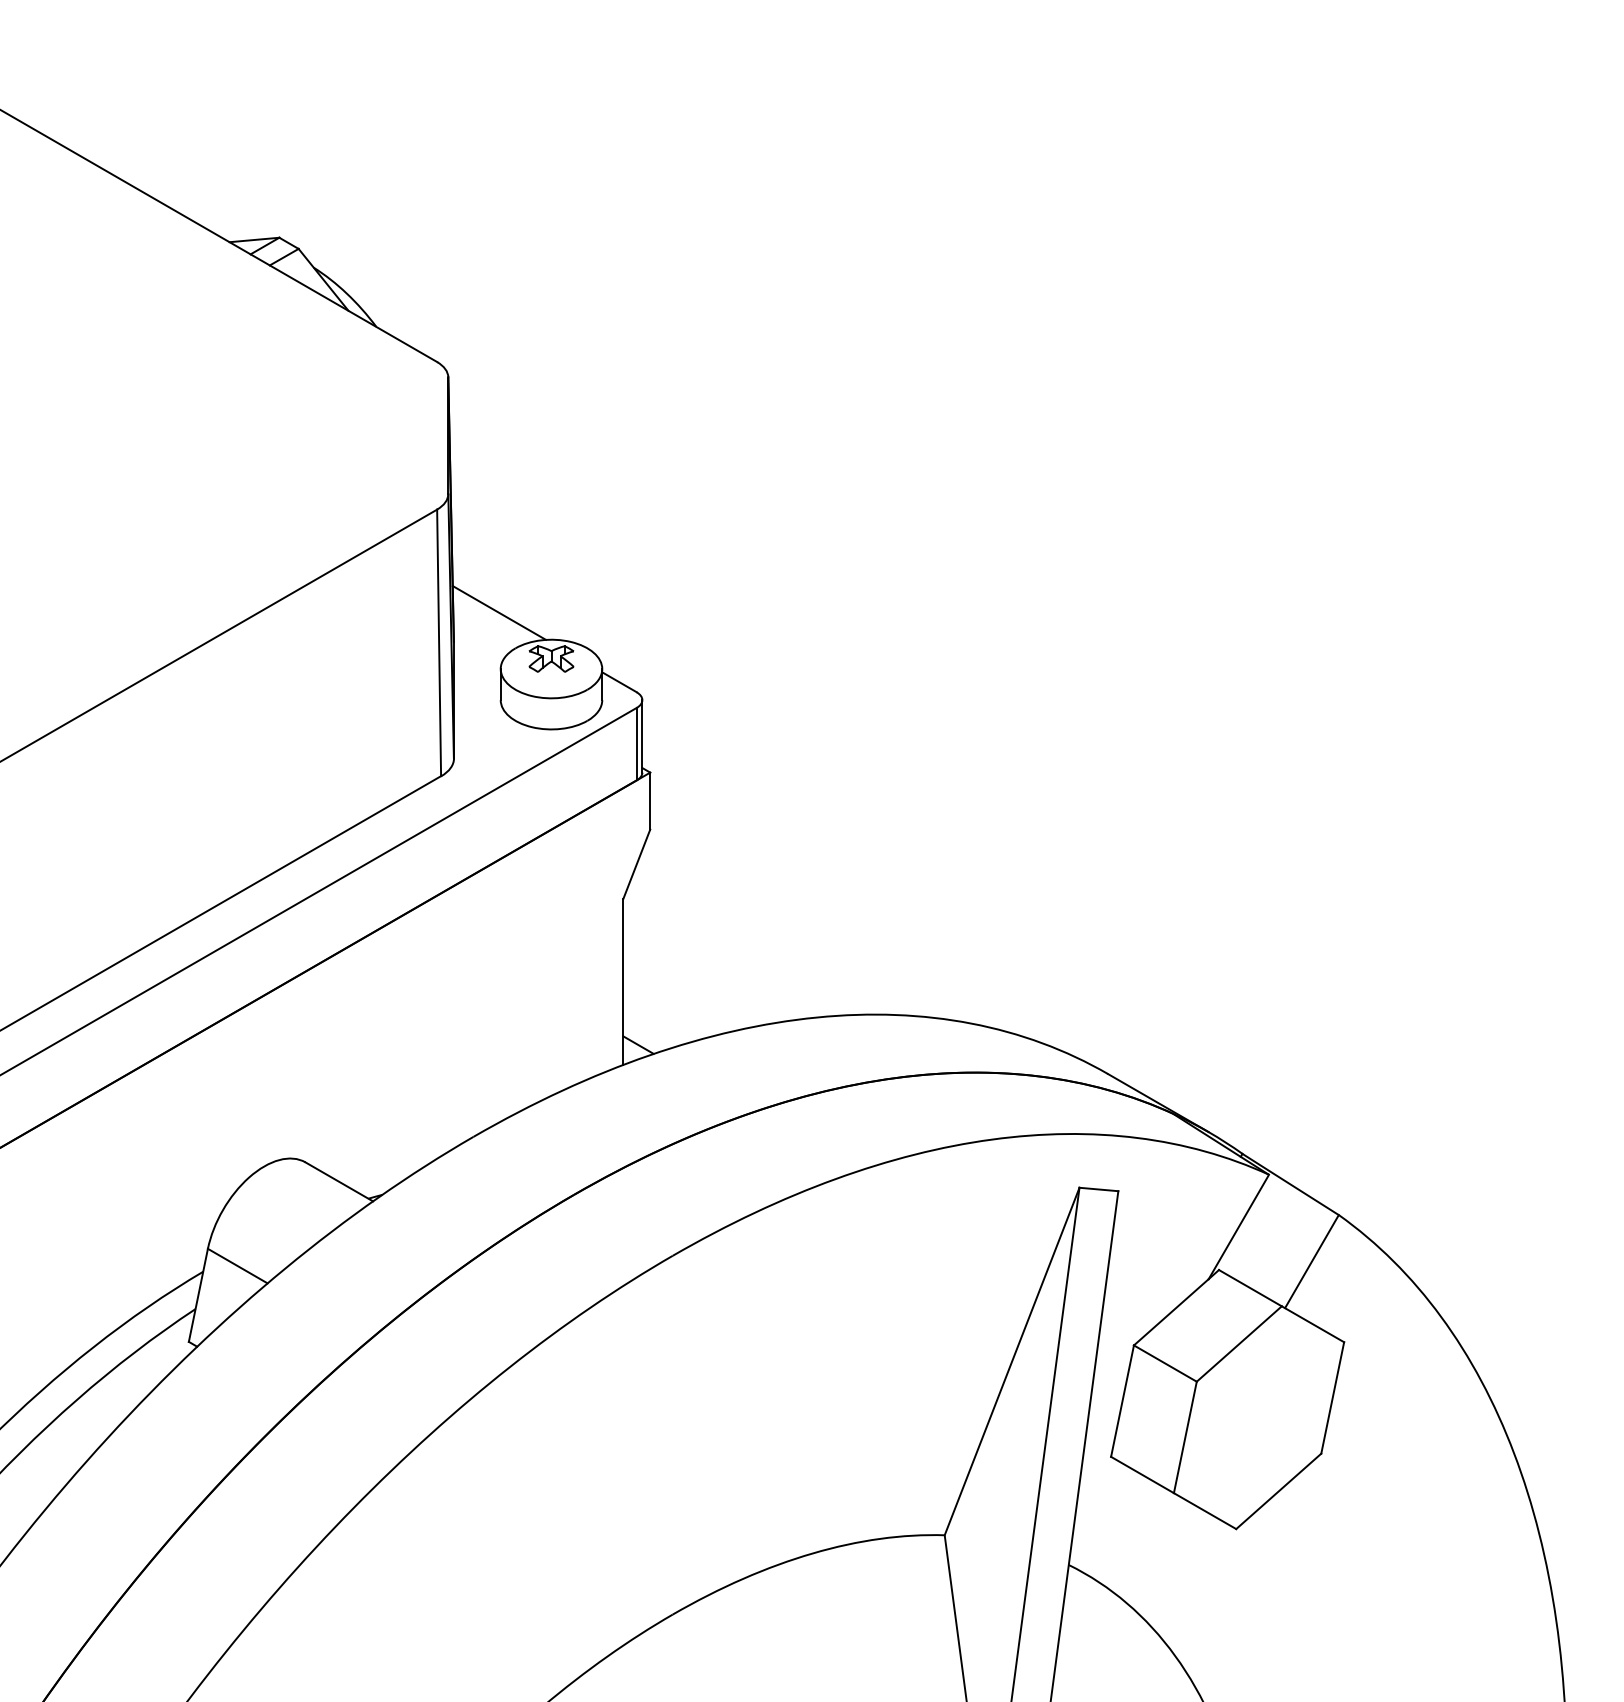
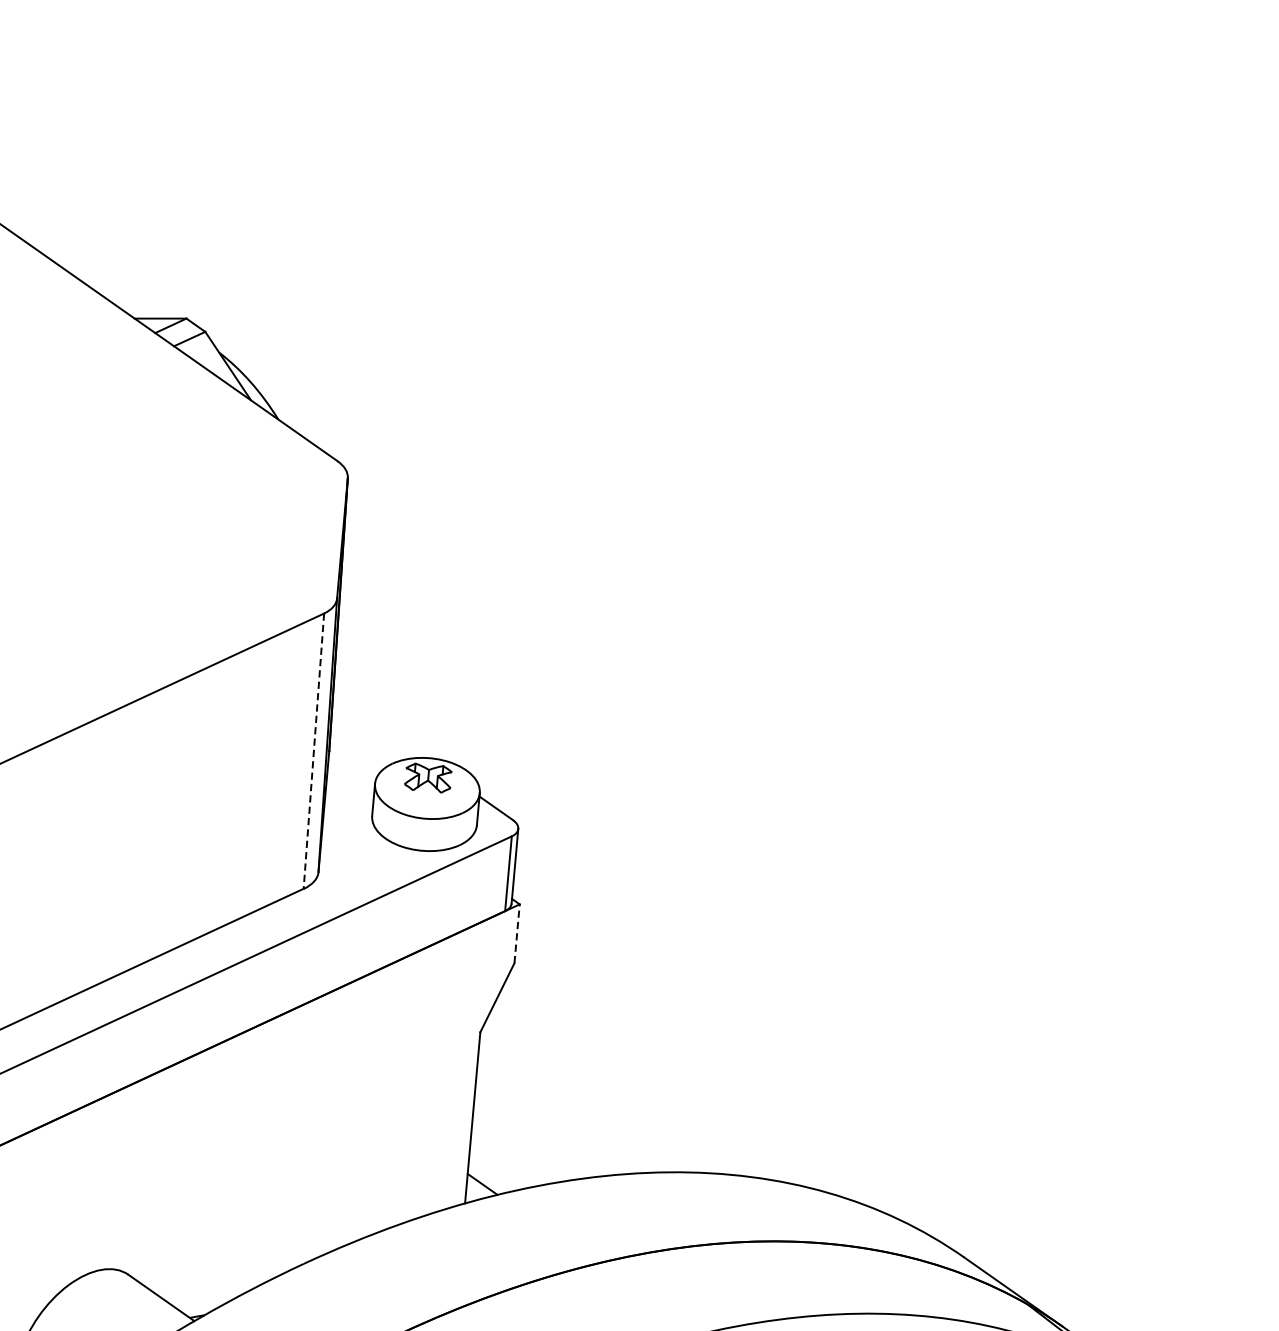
line: (498, 612) -> (377, 725), removed
line: (439, 643) -> (314, 751), solid -> dashed
line: (650, 800) -> (517, 933), solid -> dashed

